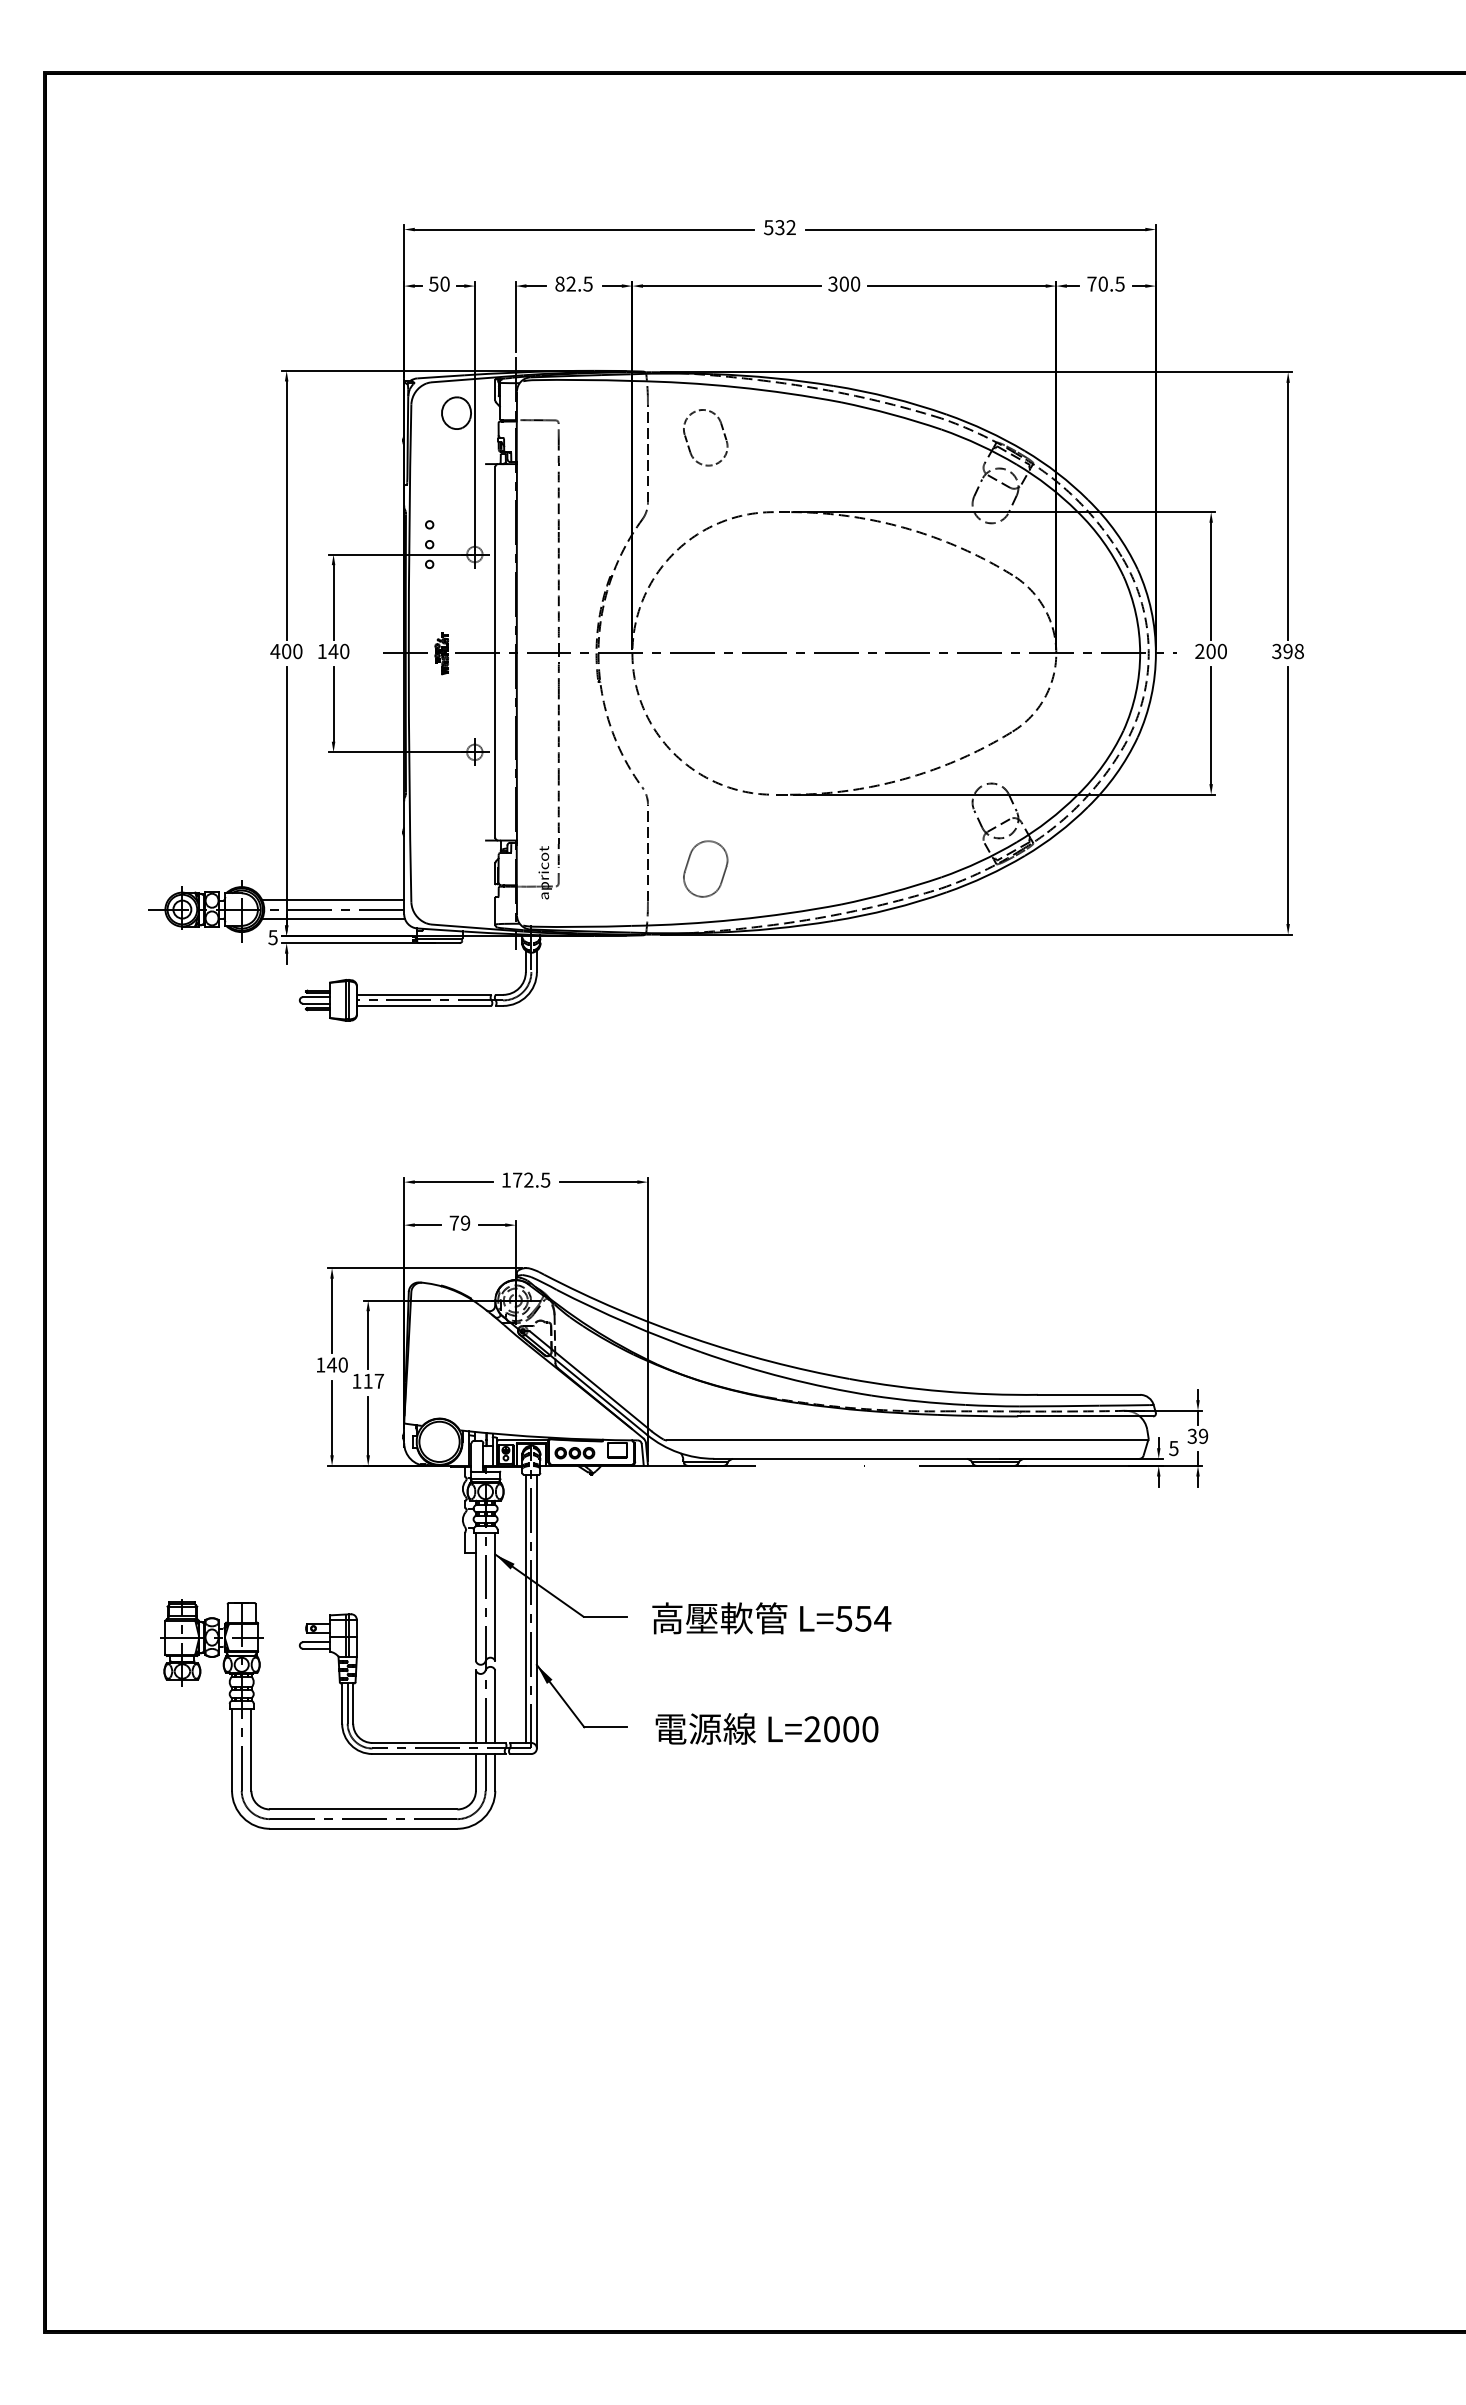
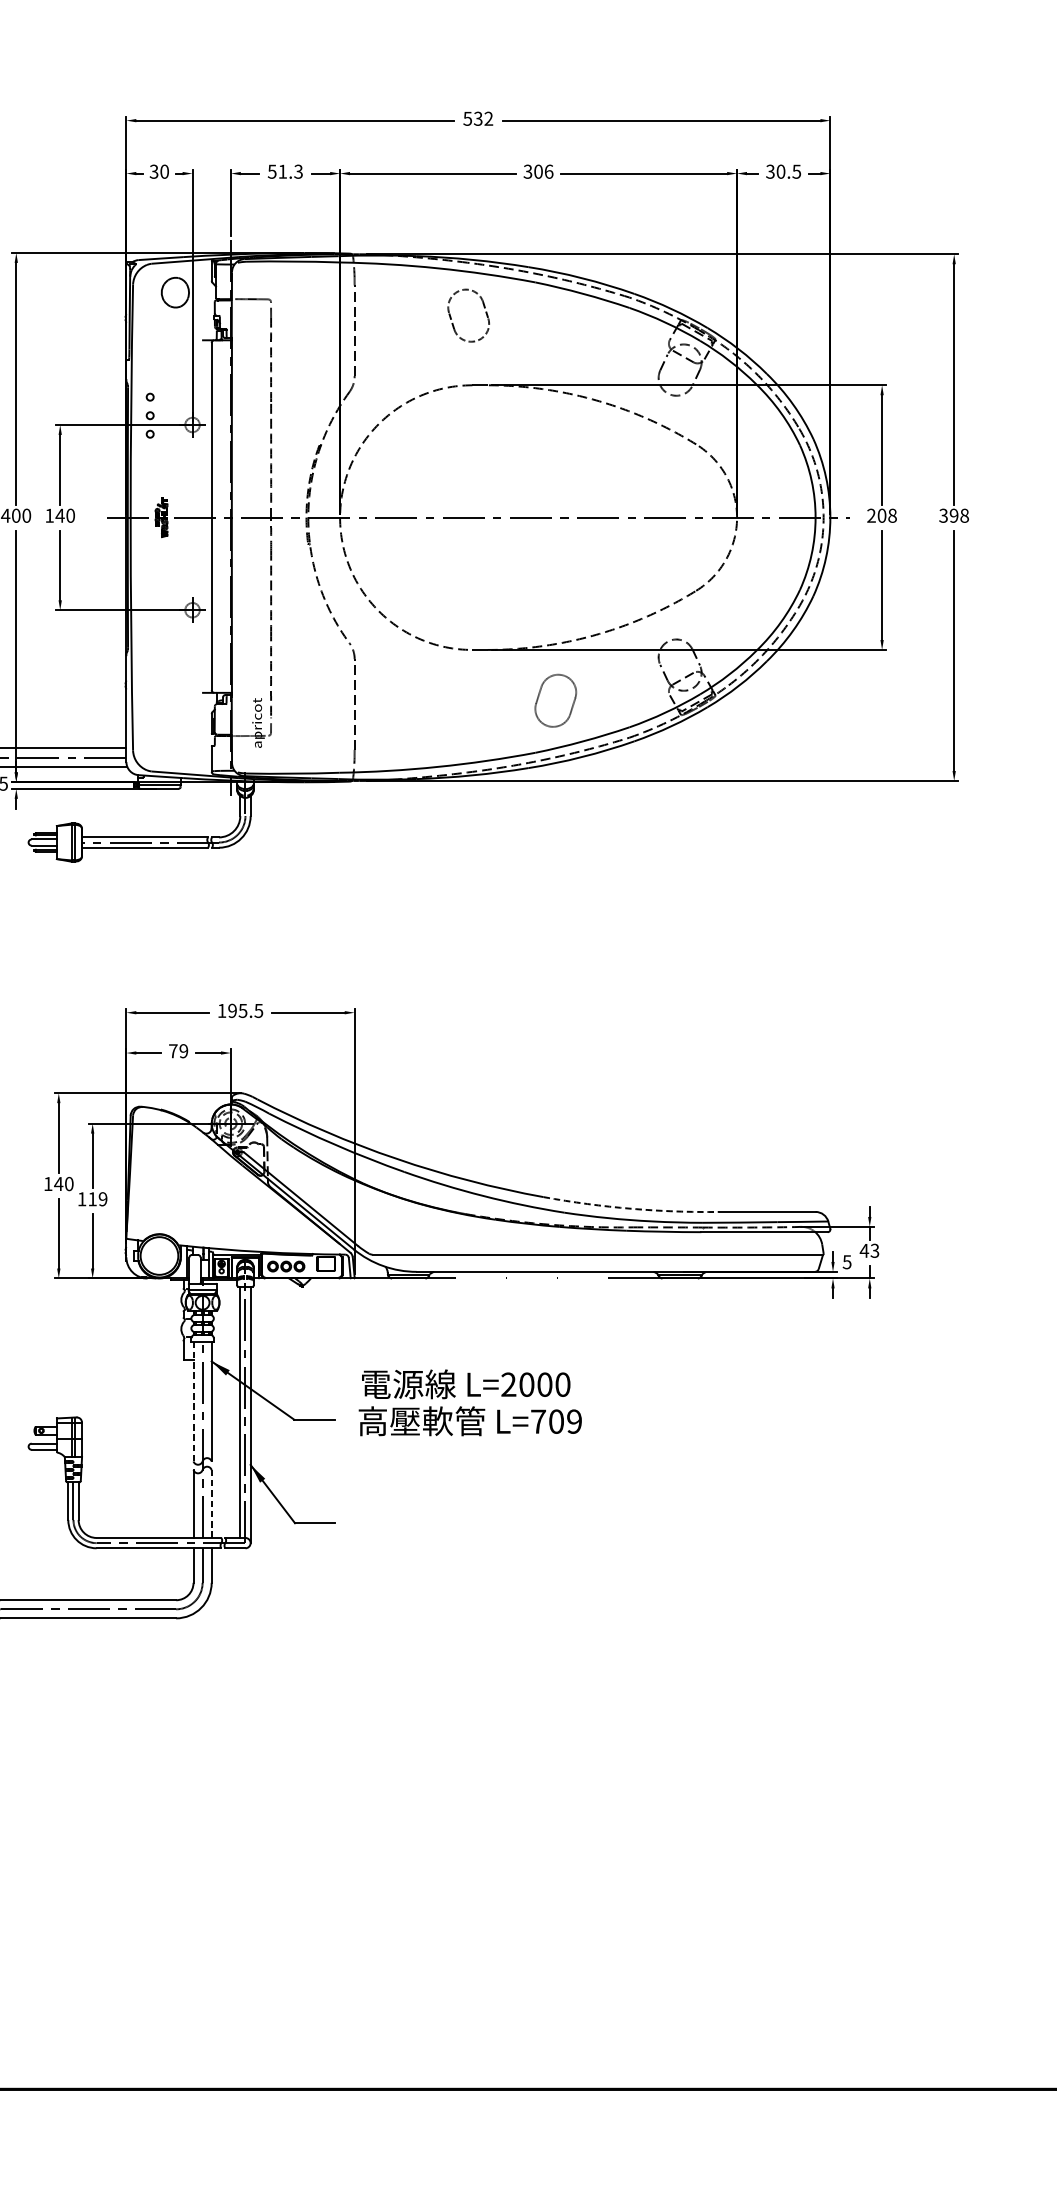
text: (433, 283) -> (153, 171), 50 -> 30
text: (573, 283) -> (284, 171), 82.5 -> 51.3
text: (855, 283) -> (549, 171), 300 -> 306
text: (1091, 283) -> (770, 171), 70.5 -> 30.5
part: (689, 445) -> (453, 322), moved
text: (1221, 651) -> (891, 515), 200 -> 208
part: (705, 868) -> (555, 700), moved
text: (523, 1179) -> (238, 1010), 172.5 -> 195.5
text: (379, 1380) -> (103, 1198), 117 -> 119
arc: (943, 1391) -> (631, 1208), solid -> dashed
text: (1197, 1435) -> (869, 1250), 39 -> 43
line: (475, 1597) -> (193, 1401), solid -> dashed
text: (863, 1618) -> (556, 1421), L=554 -> L=709
line: (495, 1706) -> (211, 1503), solid -> dashed
text: (766, 1728) -> (465, 1383), moved

